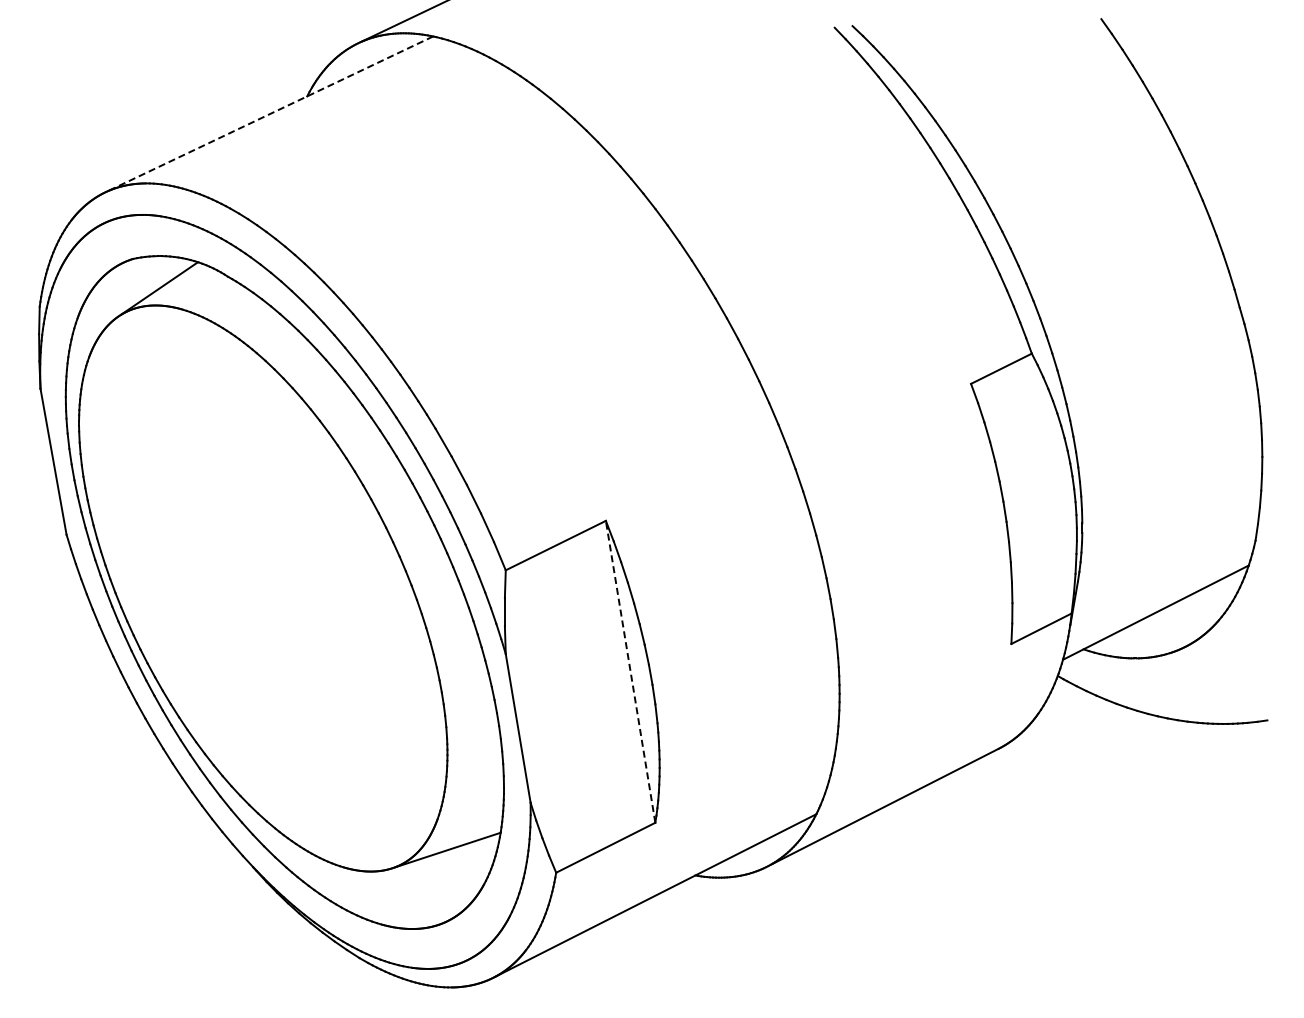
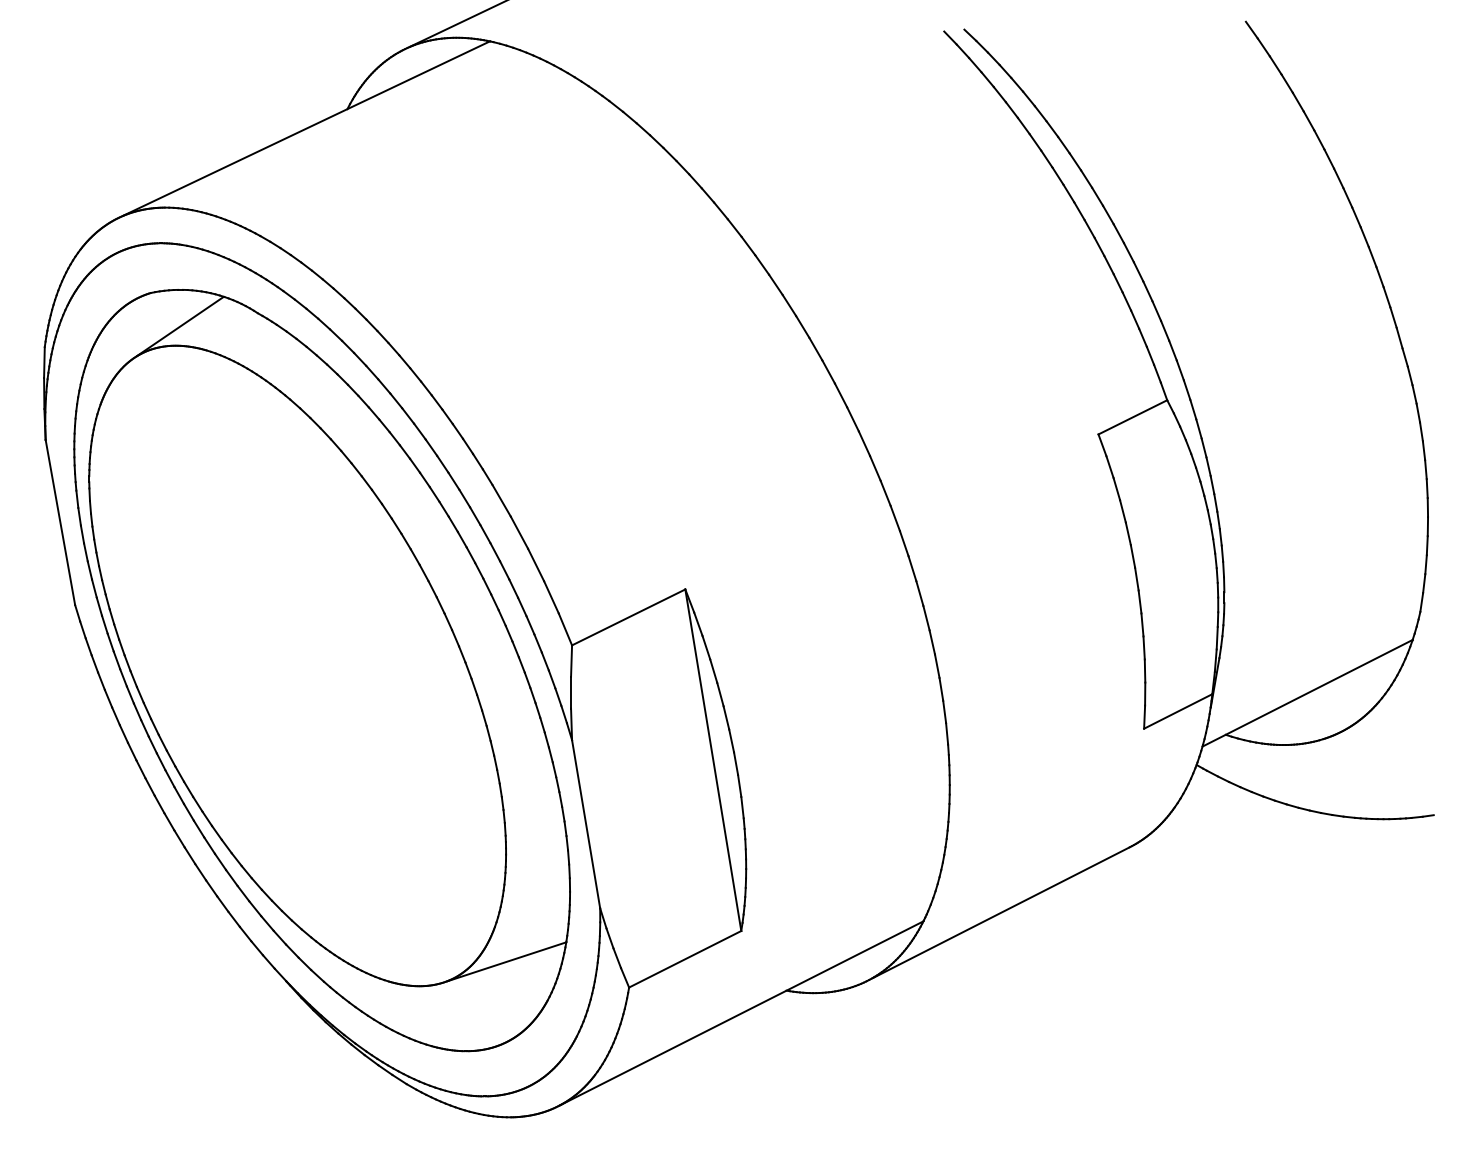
line: (271, 113) -> (307, 128), dashed -> solid
line: (630, 671) -> (713, 759), dashed -> solid

